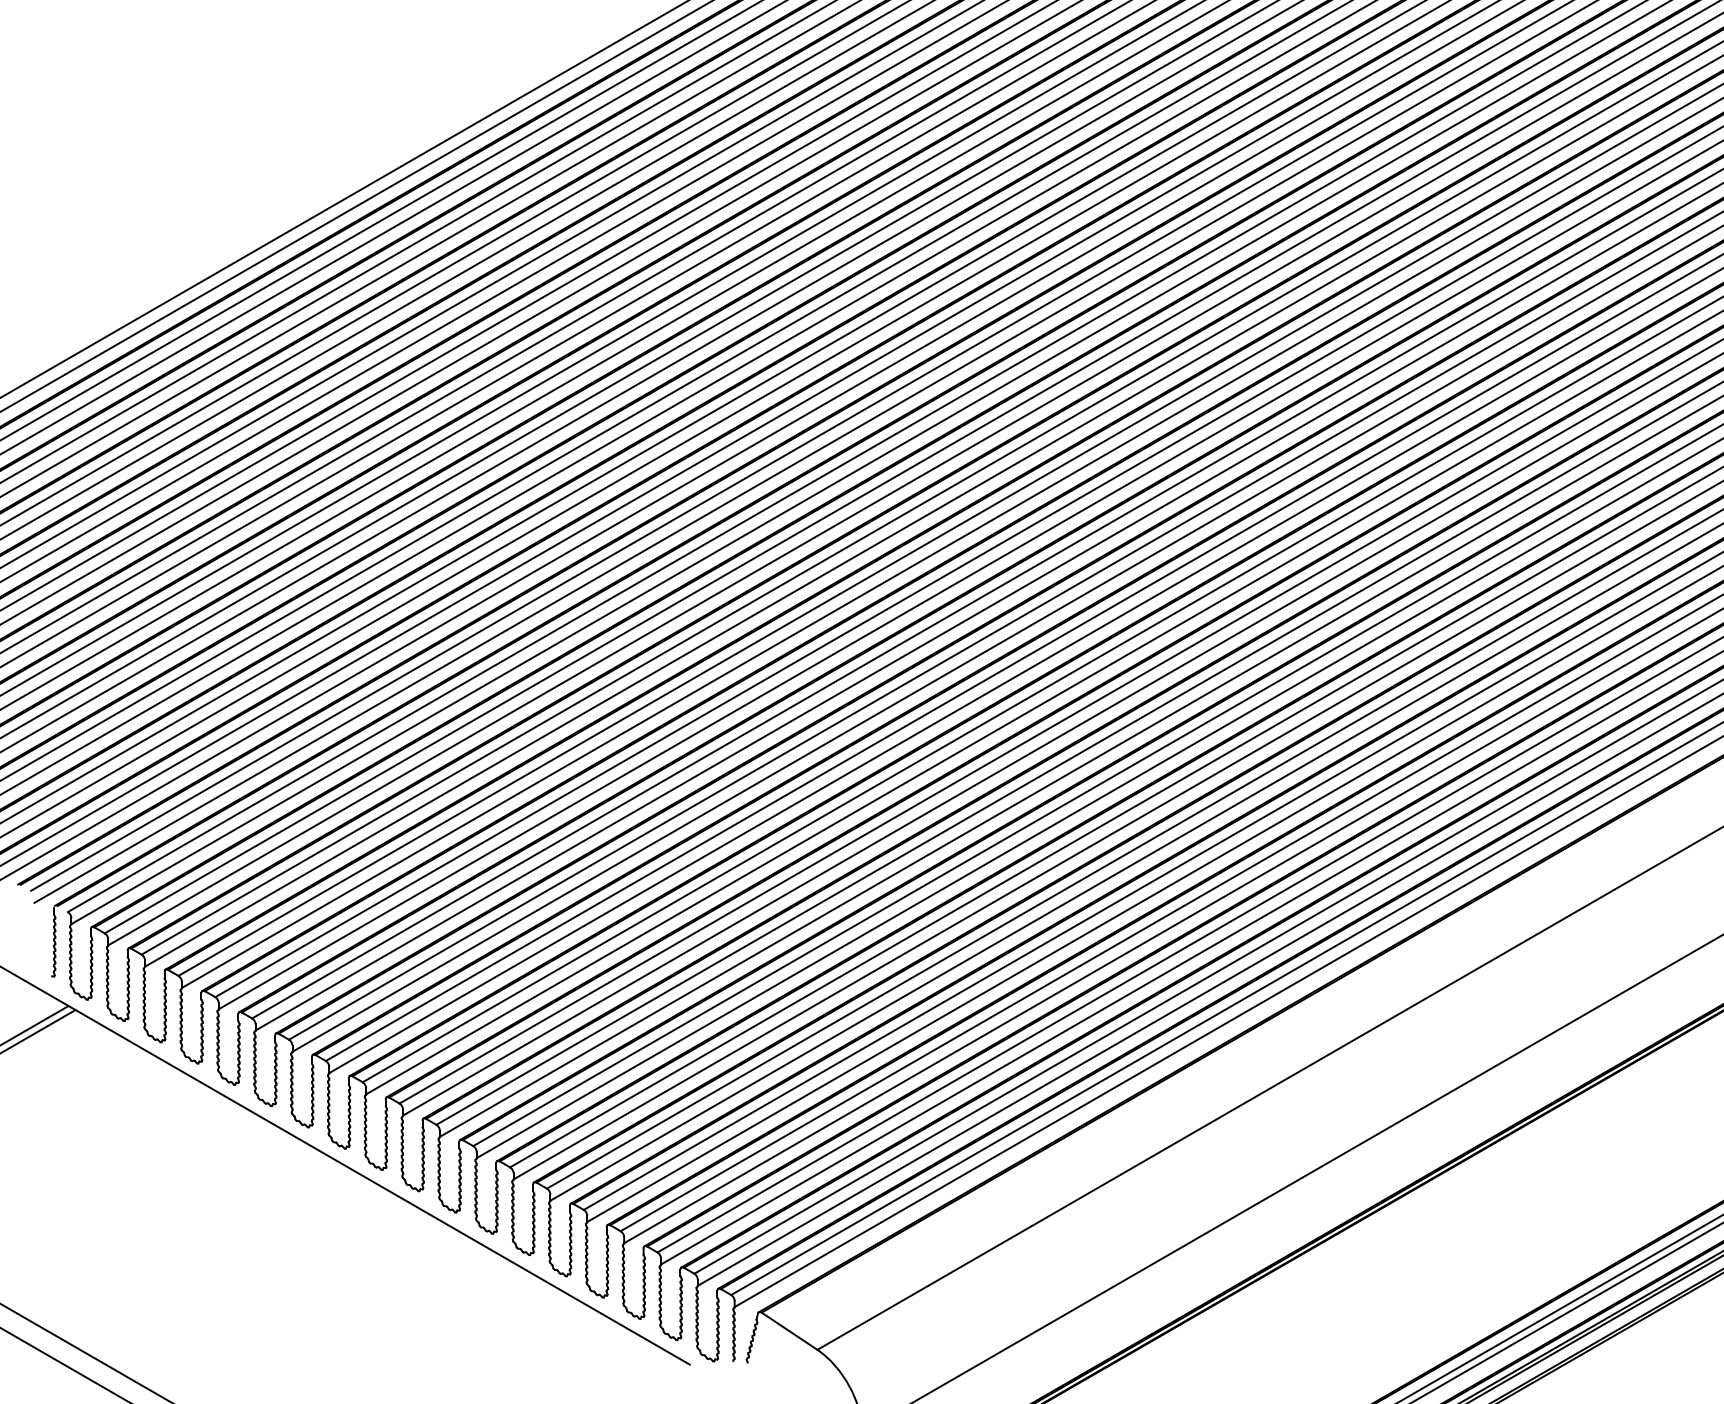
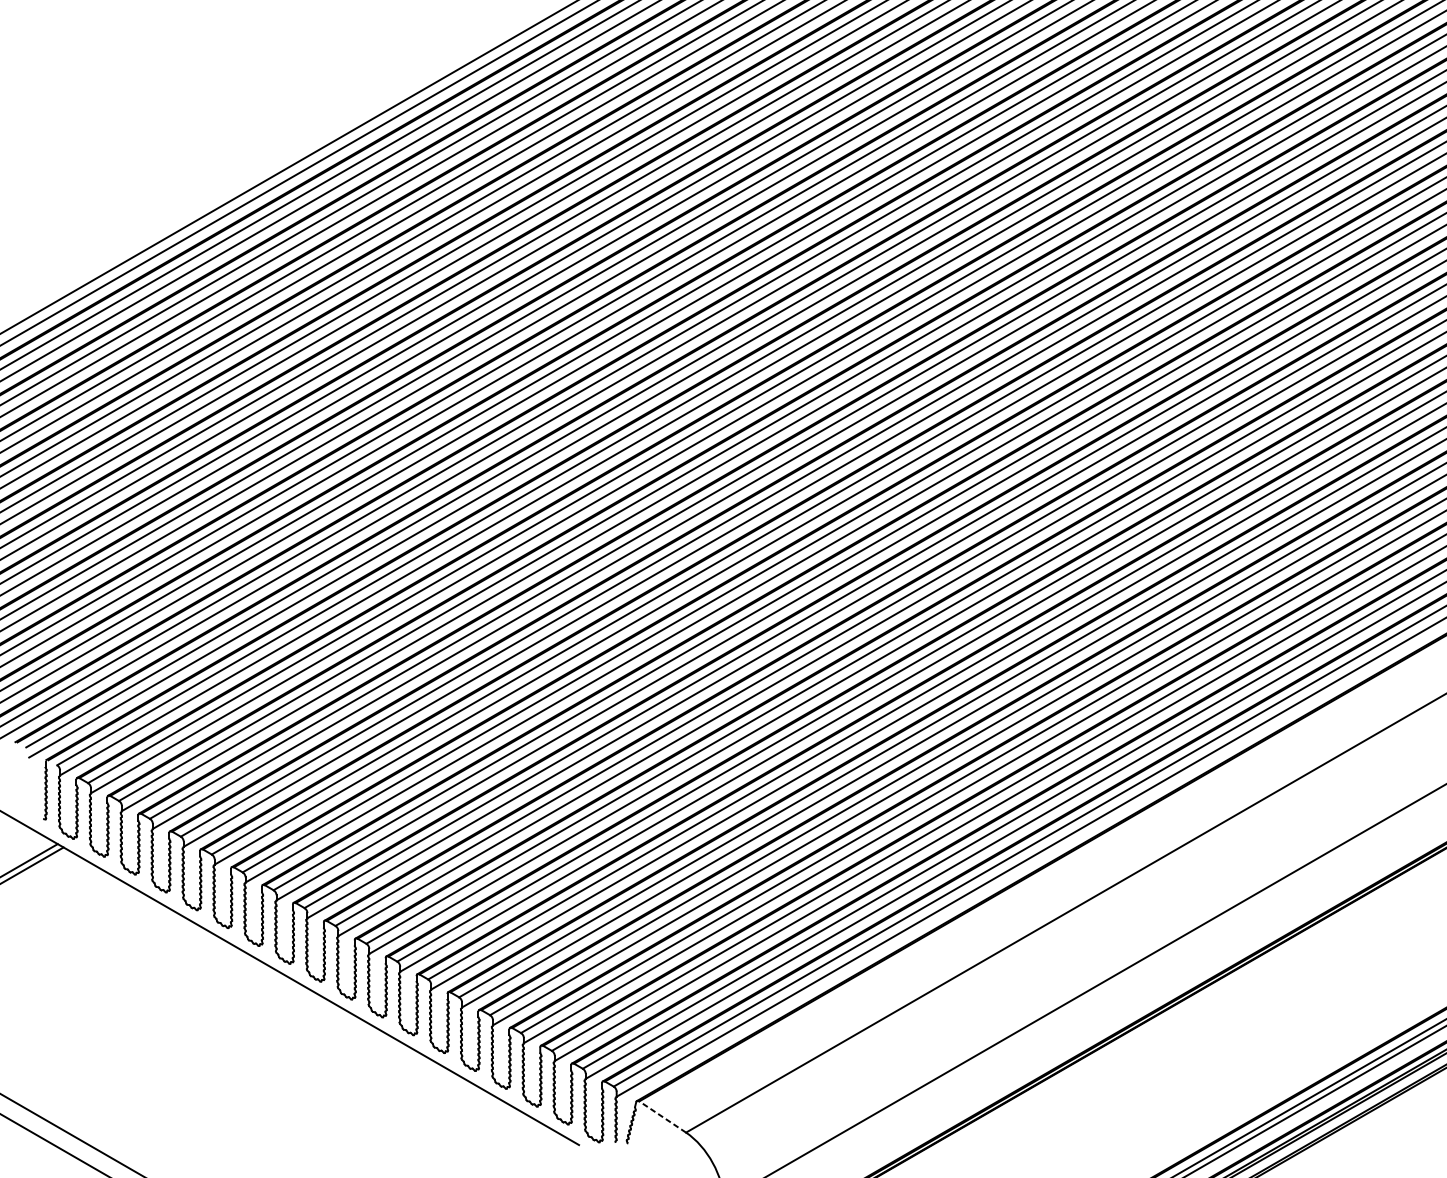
line: (789, 1331) -> (662, 1117), solid -> dashed

